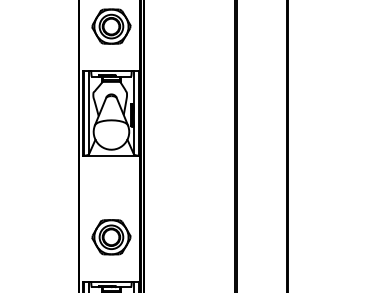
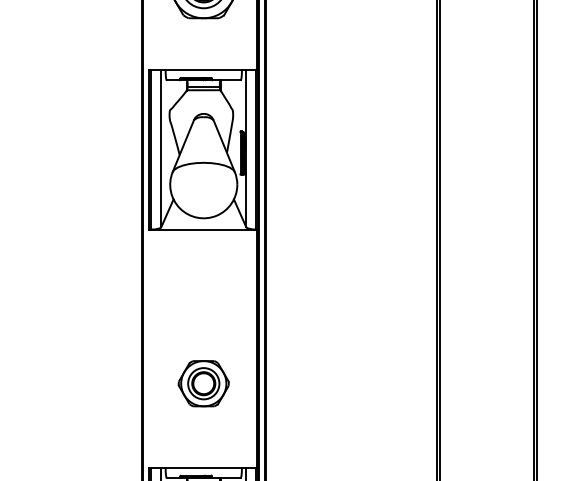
part: (111, 237) -> (203, 383), size x0.7

